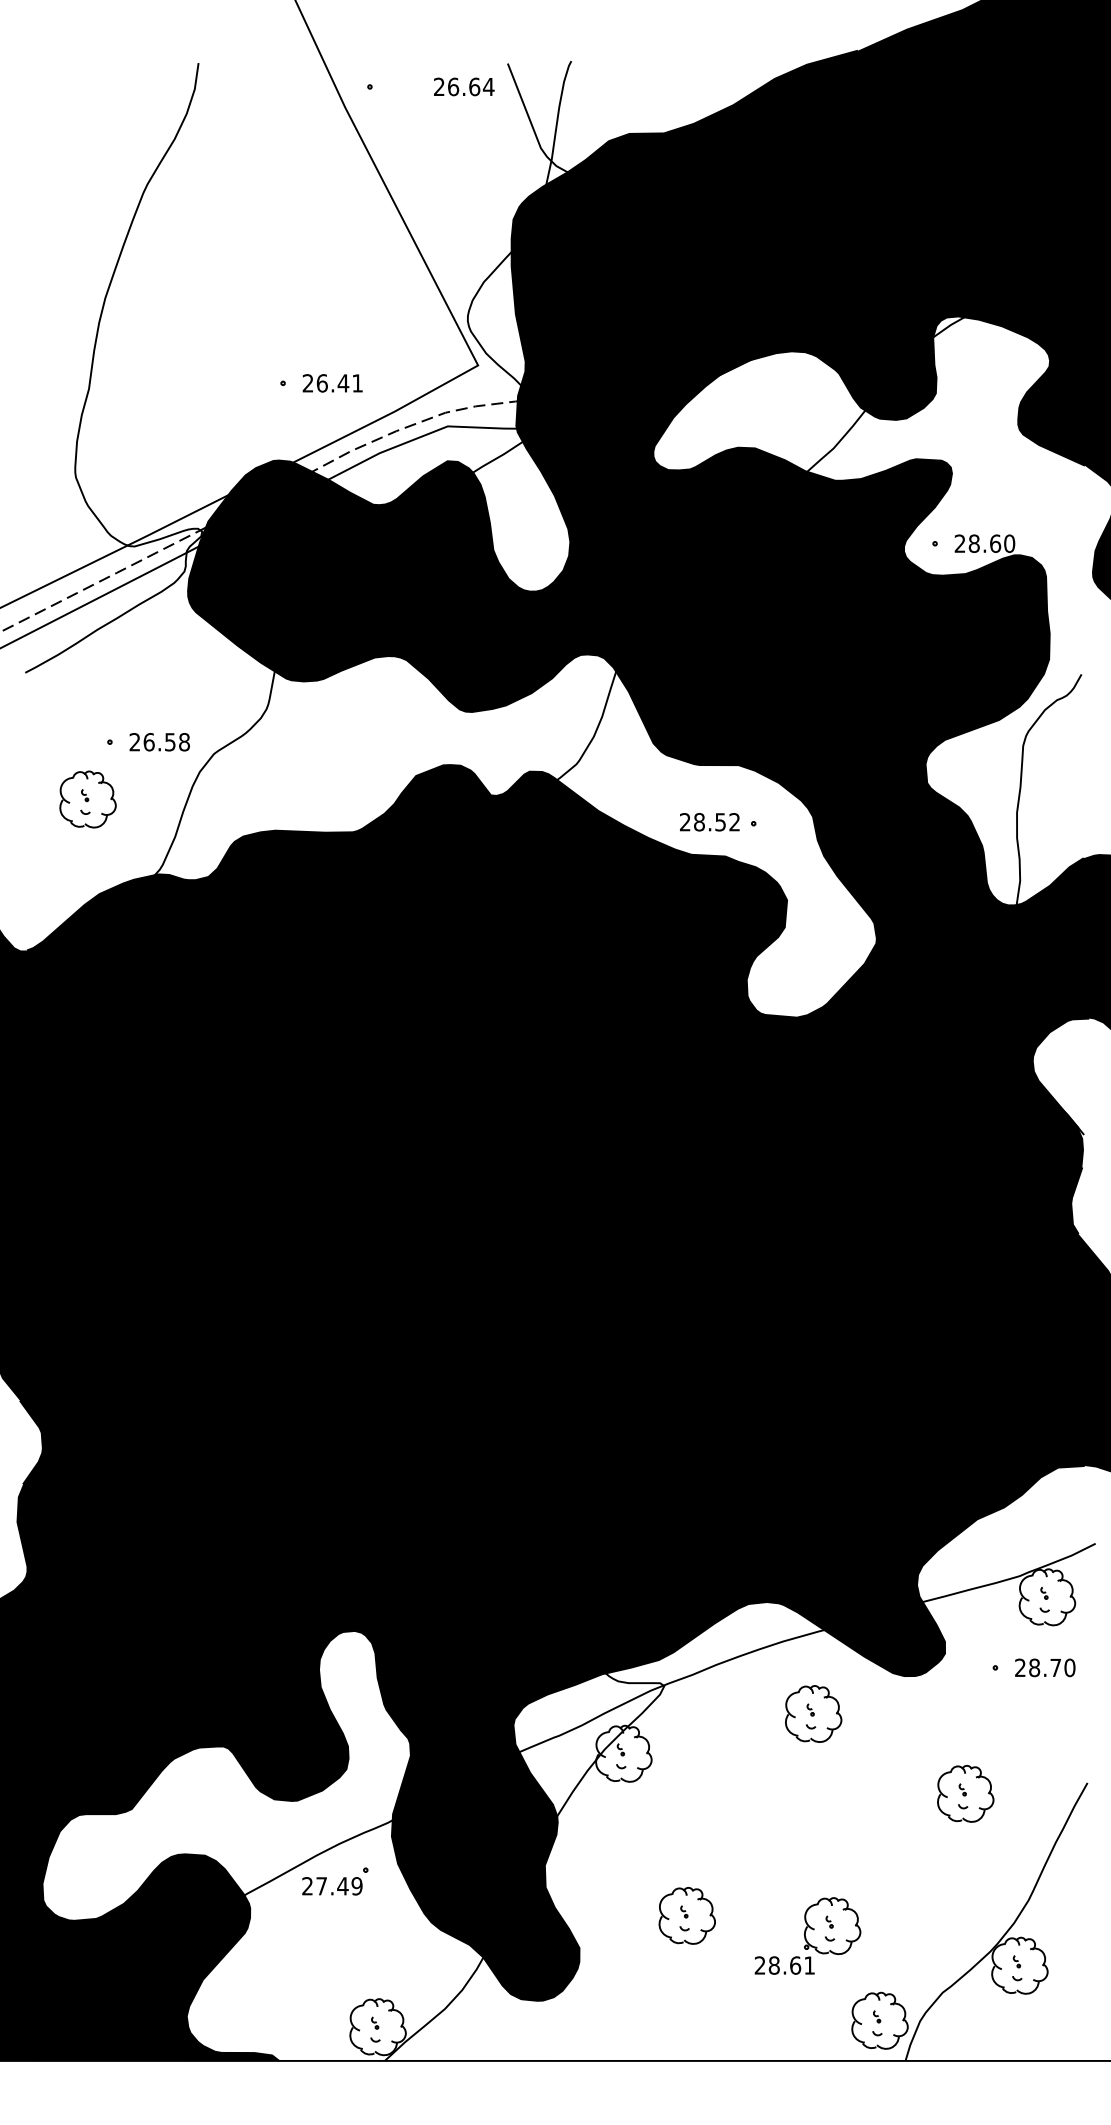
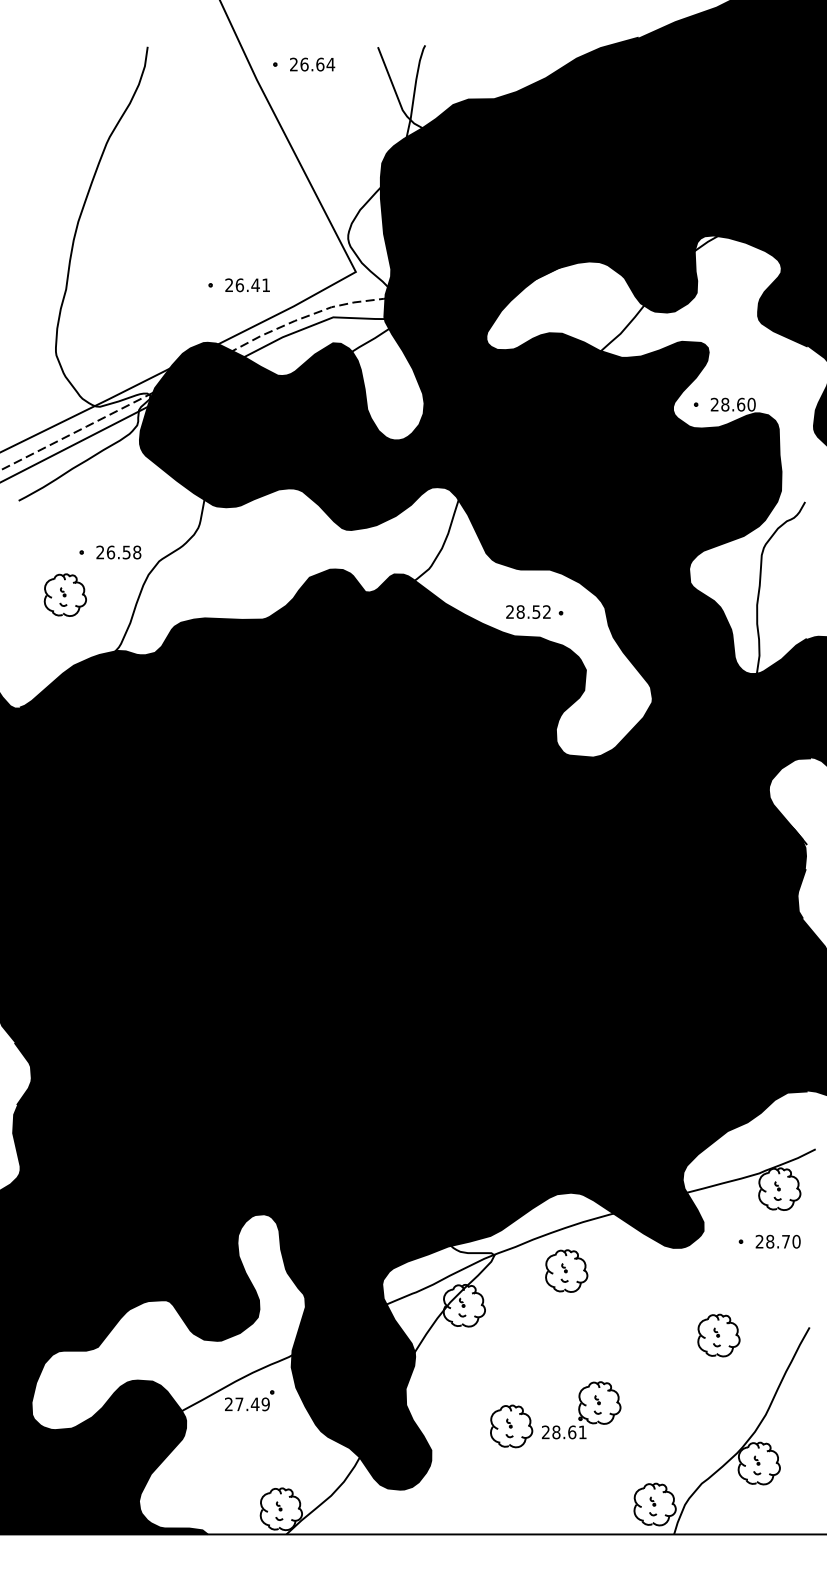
text: (464, 86) -> (312, 64), moved
part: (813, 1713) -> (566, 1270), moved
part: (807, 1936) -> (581, 1410), moved

